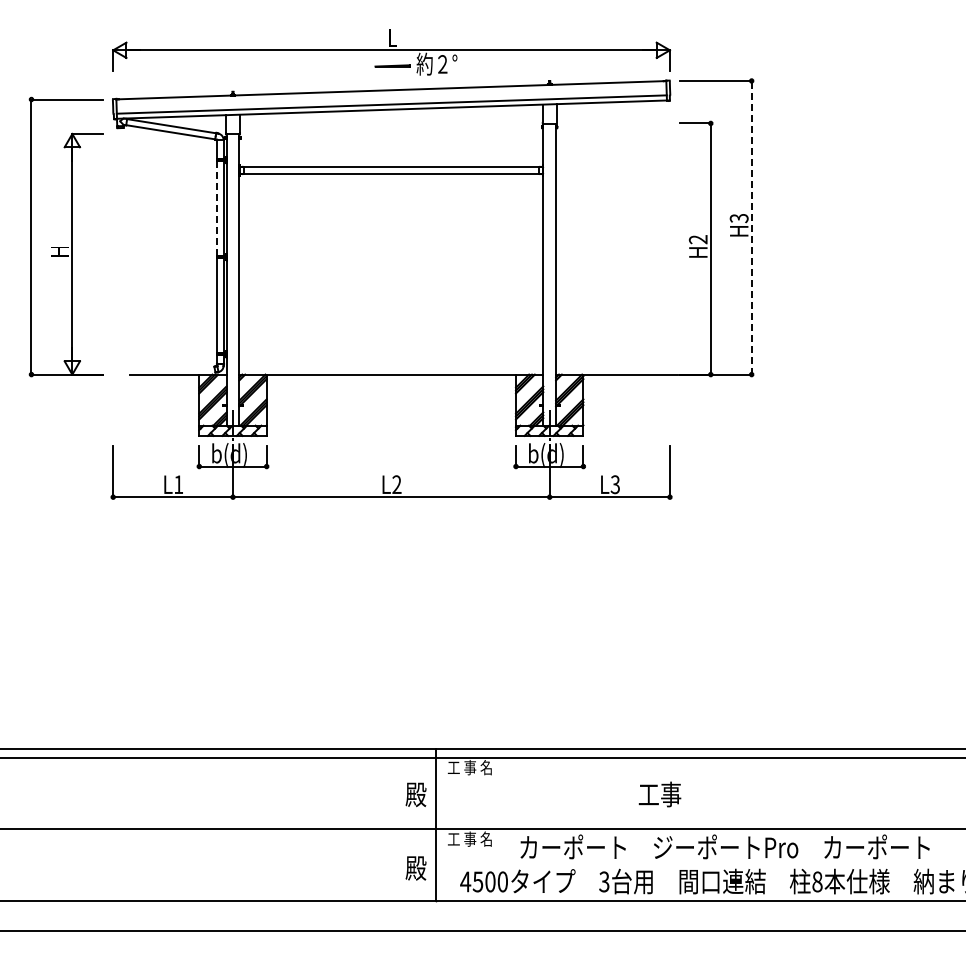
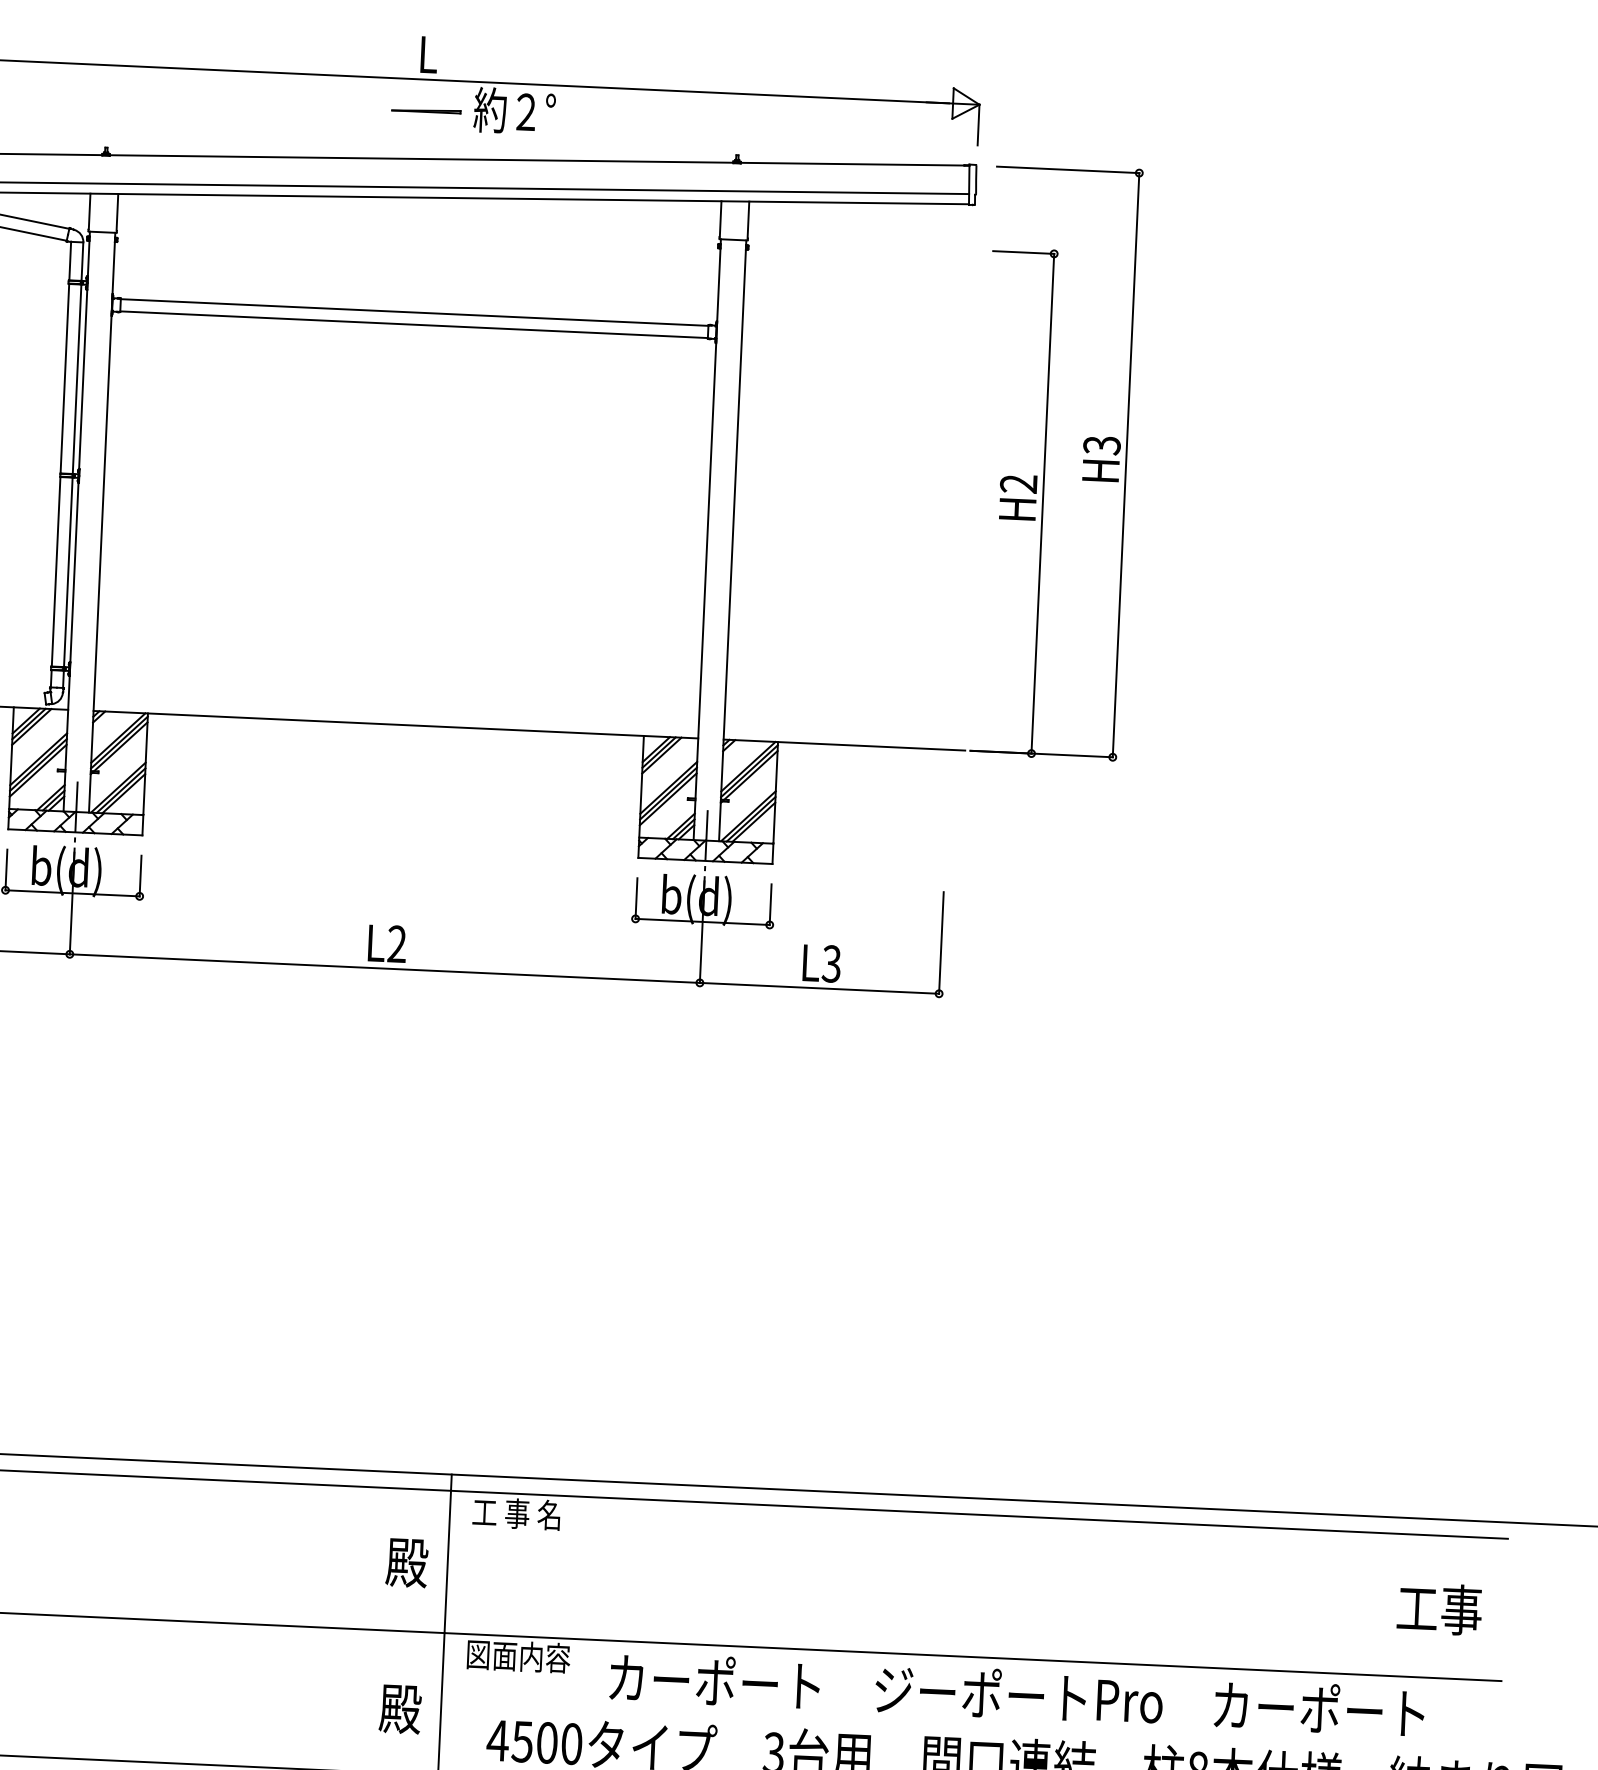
line: (217, 208) -> (65, 378), dashed -> solid
line: (751, 227) -> (1125, 464), dashed -> solid
text: (659, 794) -> (1438, 1609), moved
text: (473, 838) -> (517, 1655), 工 事 名 -> 図面内容

